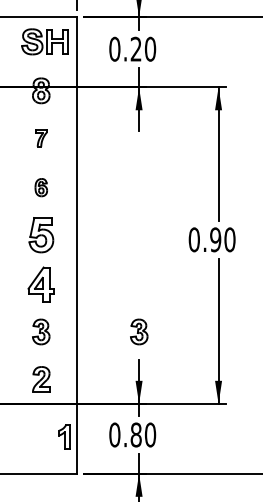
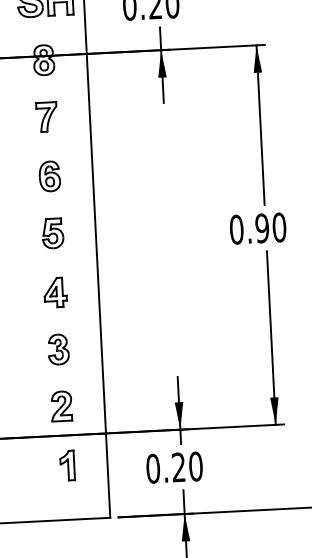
part: (41, 137) -> (47, 116), size x1.43
part: (41, 187) -> (50, 176), size x1.43
part: (41, 235) -> (53, 233), size x0.71
part: (40, 284) -> (54, 292), size x0.71
part: (139, 331) -> (176, 343), removed
text: (135, 434) -> (177, 466), 0.80 -> 0.20
part: (64, 436) -> (67, 465), moved

